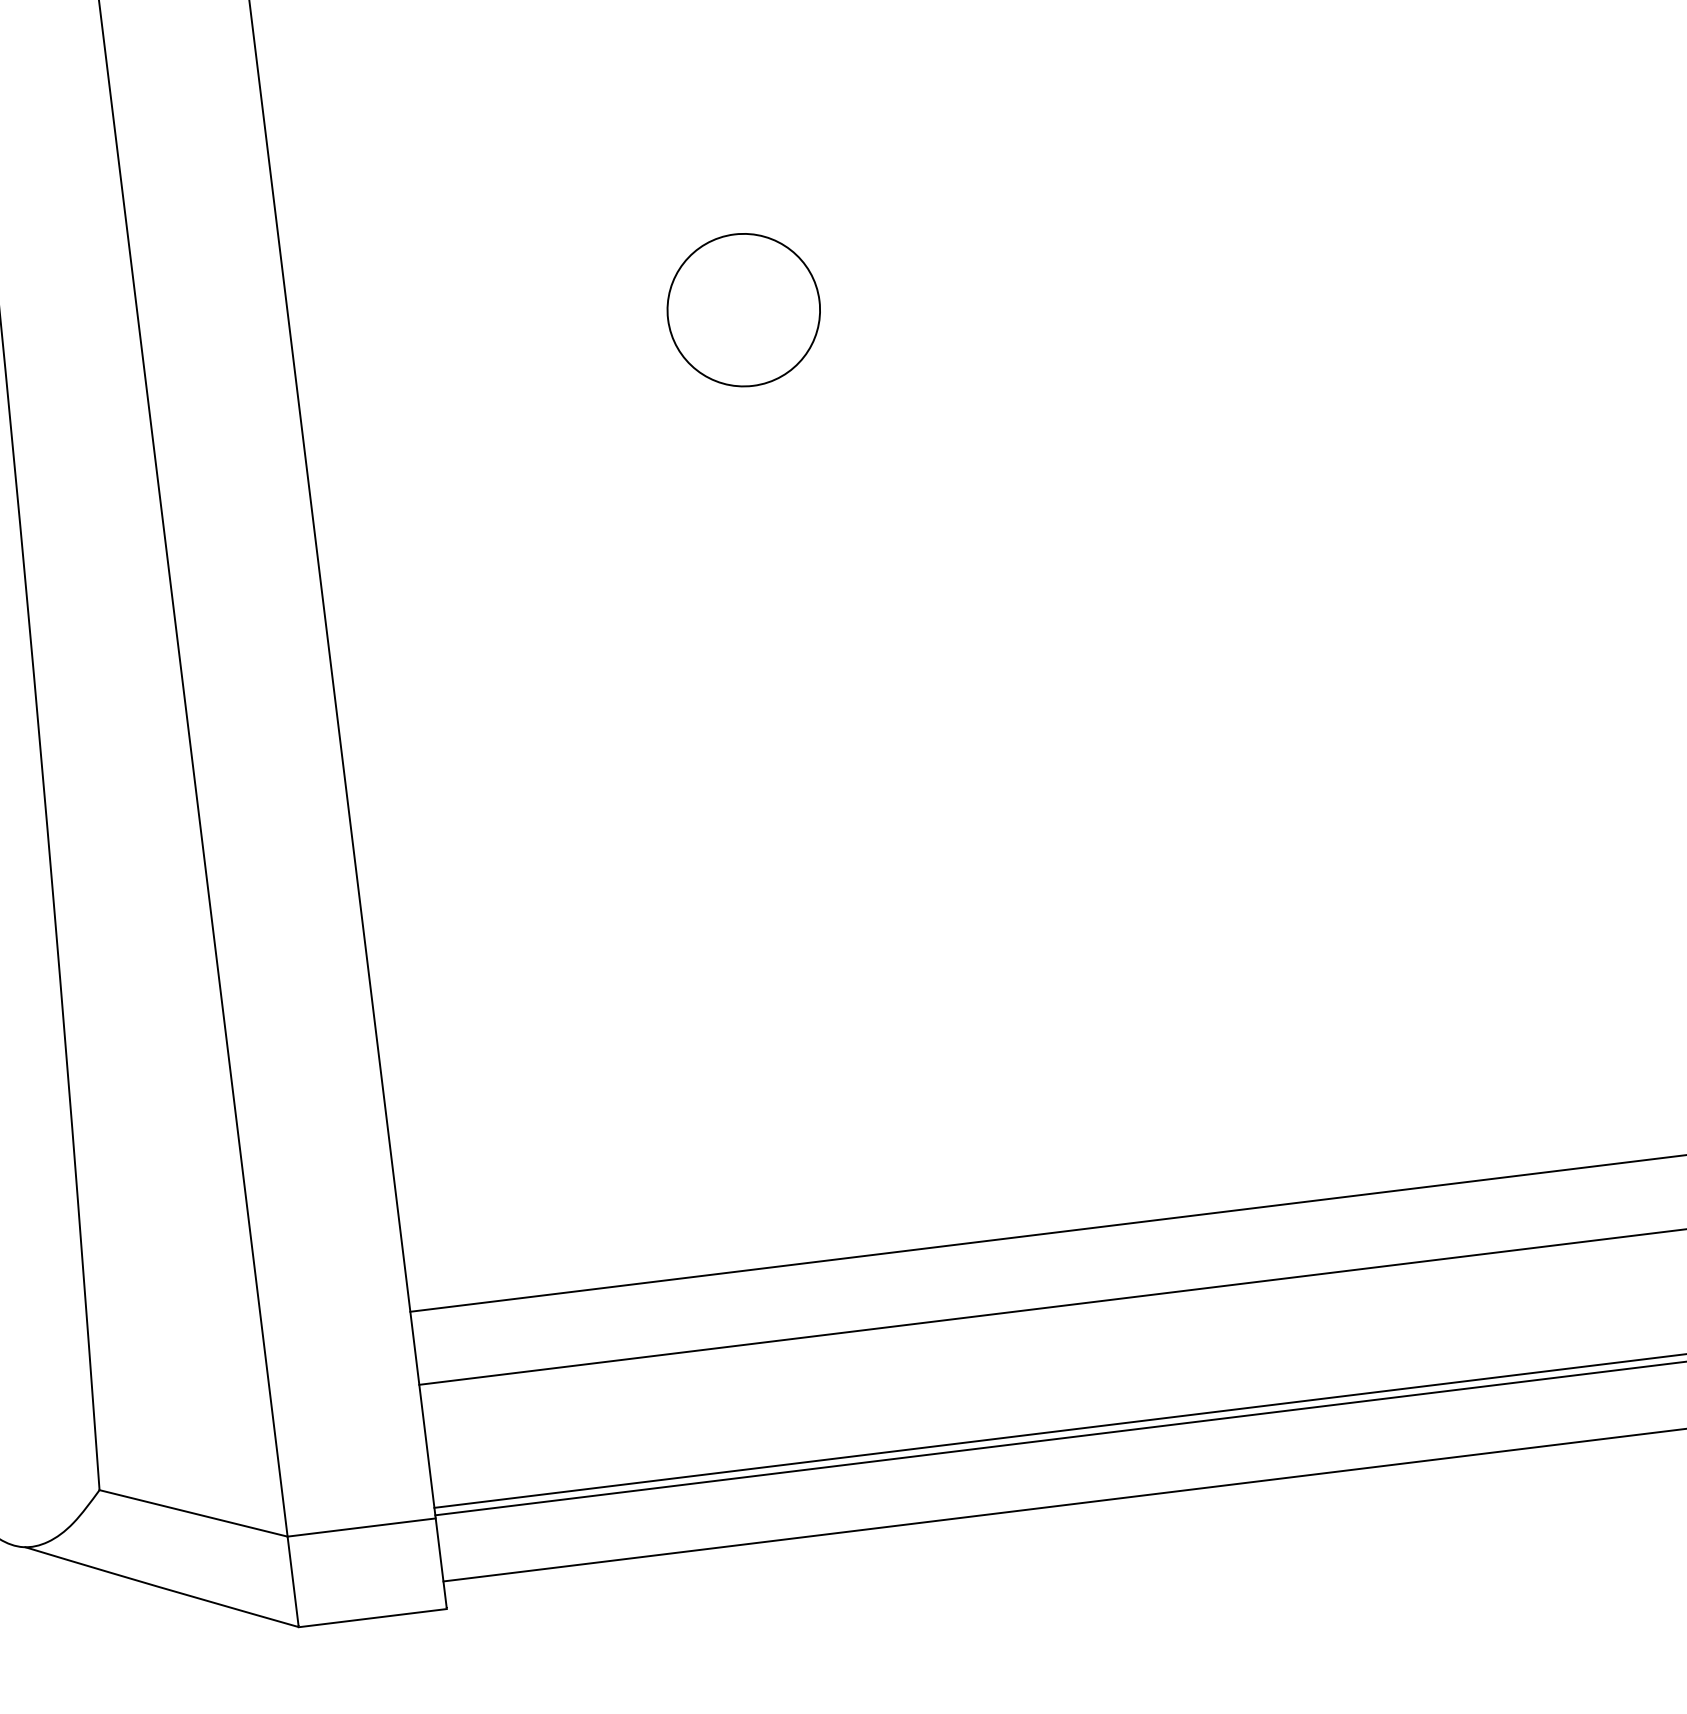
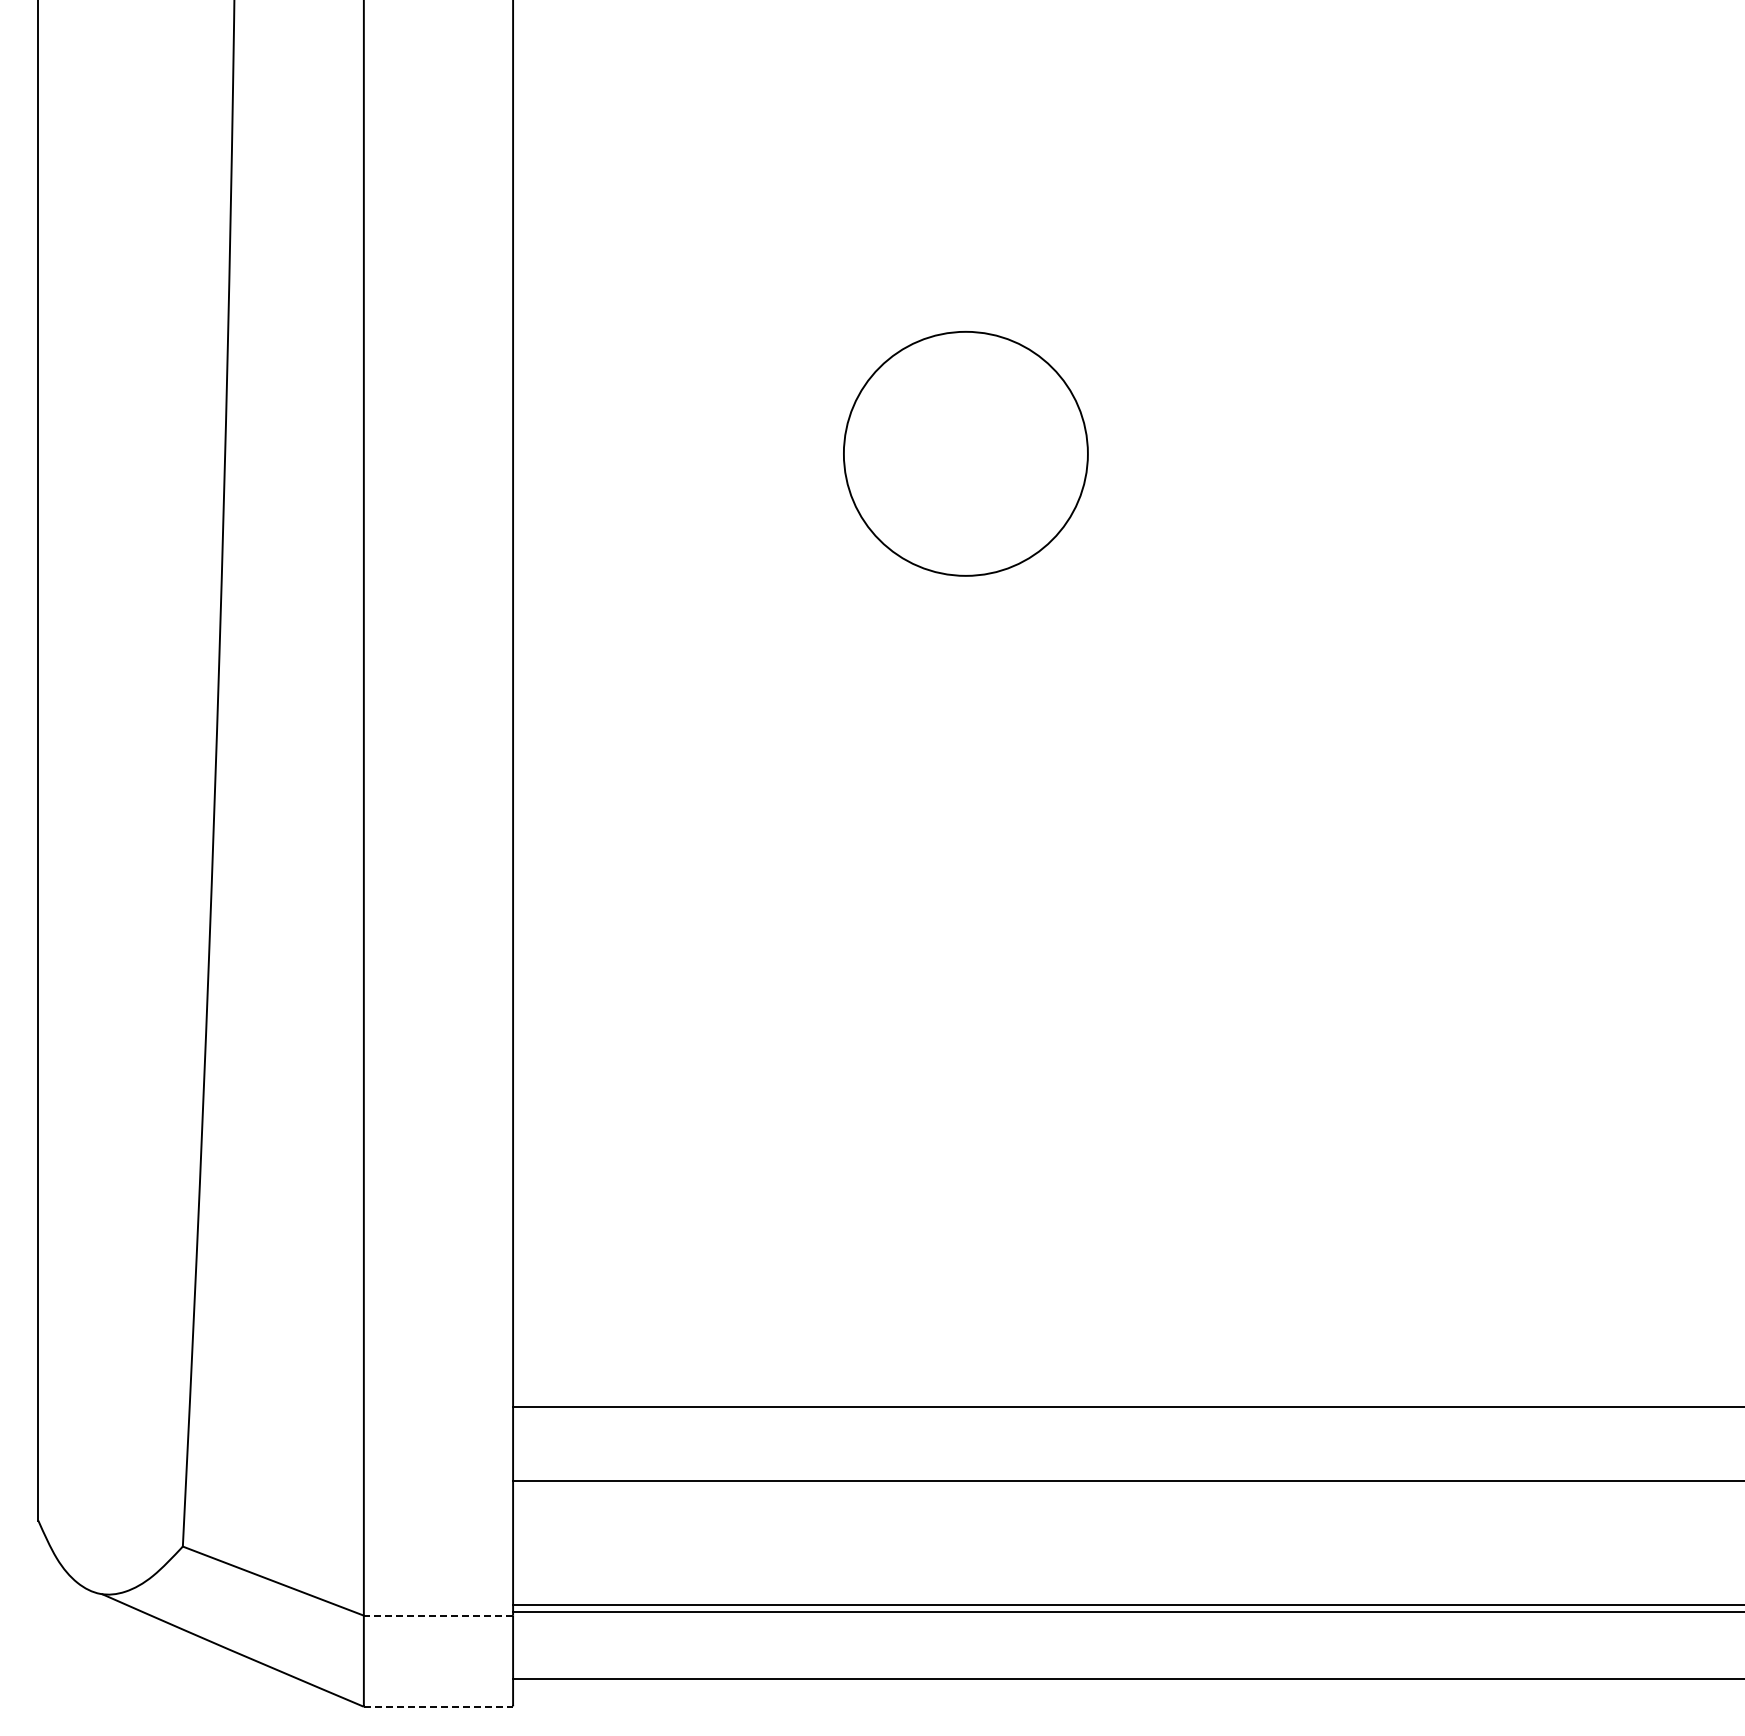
circle: (744, 309) -> (966, 453), size x1.6
line: (361, 1527) -> (438, 1615), solid -> dashed
line: (372, 1617) -> (438, 1706), solid -> dashed

